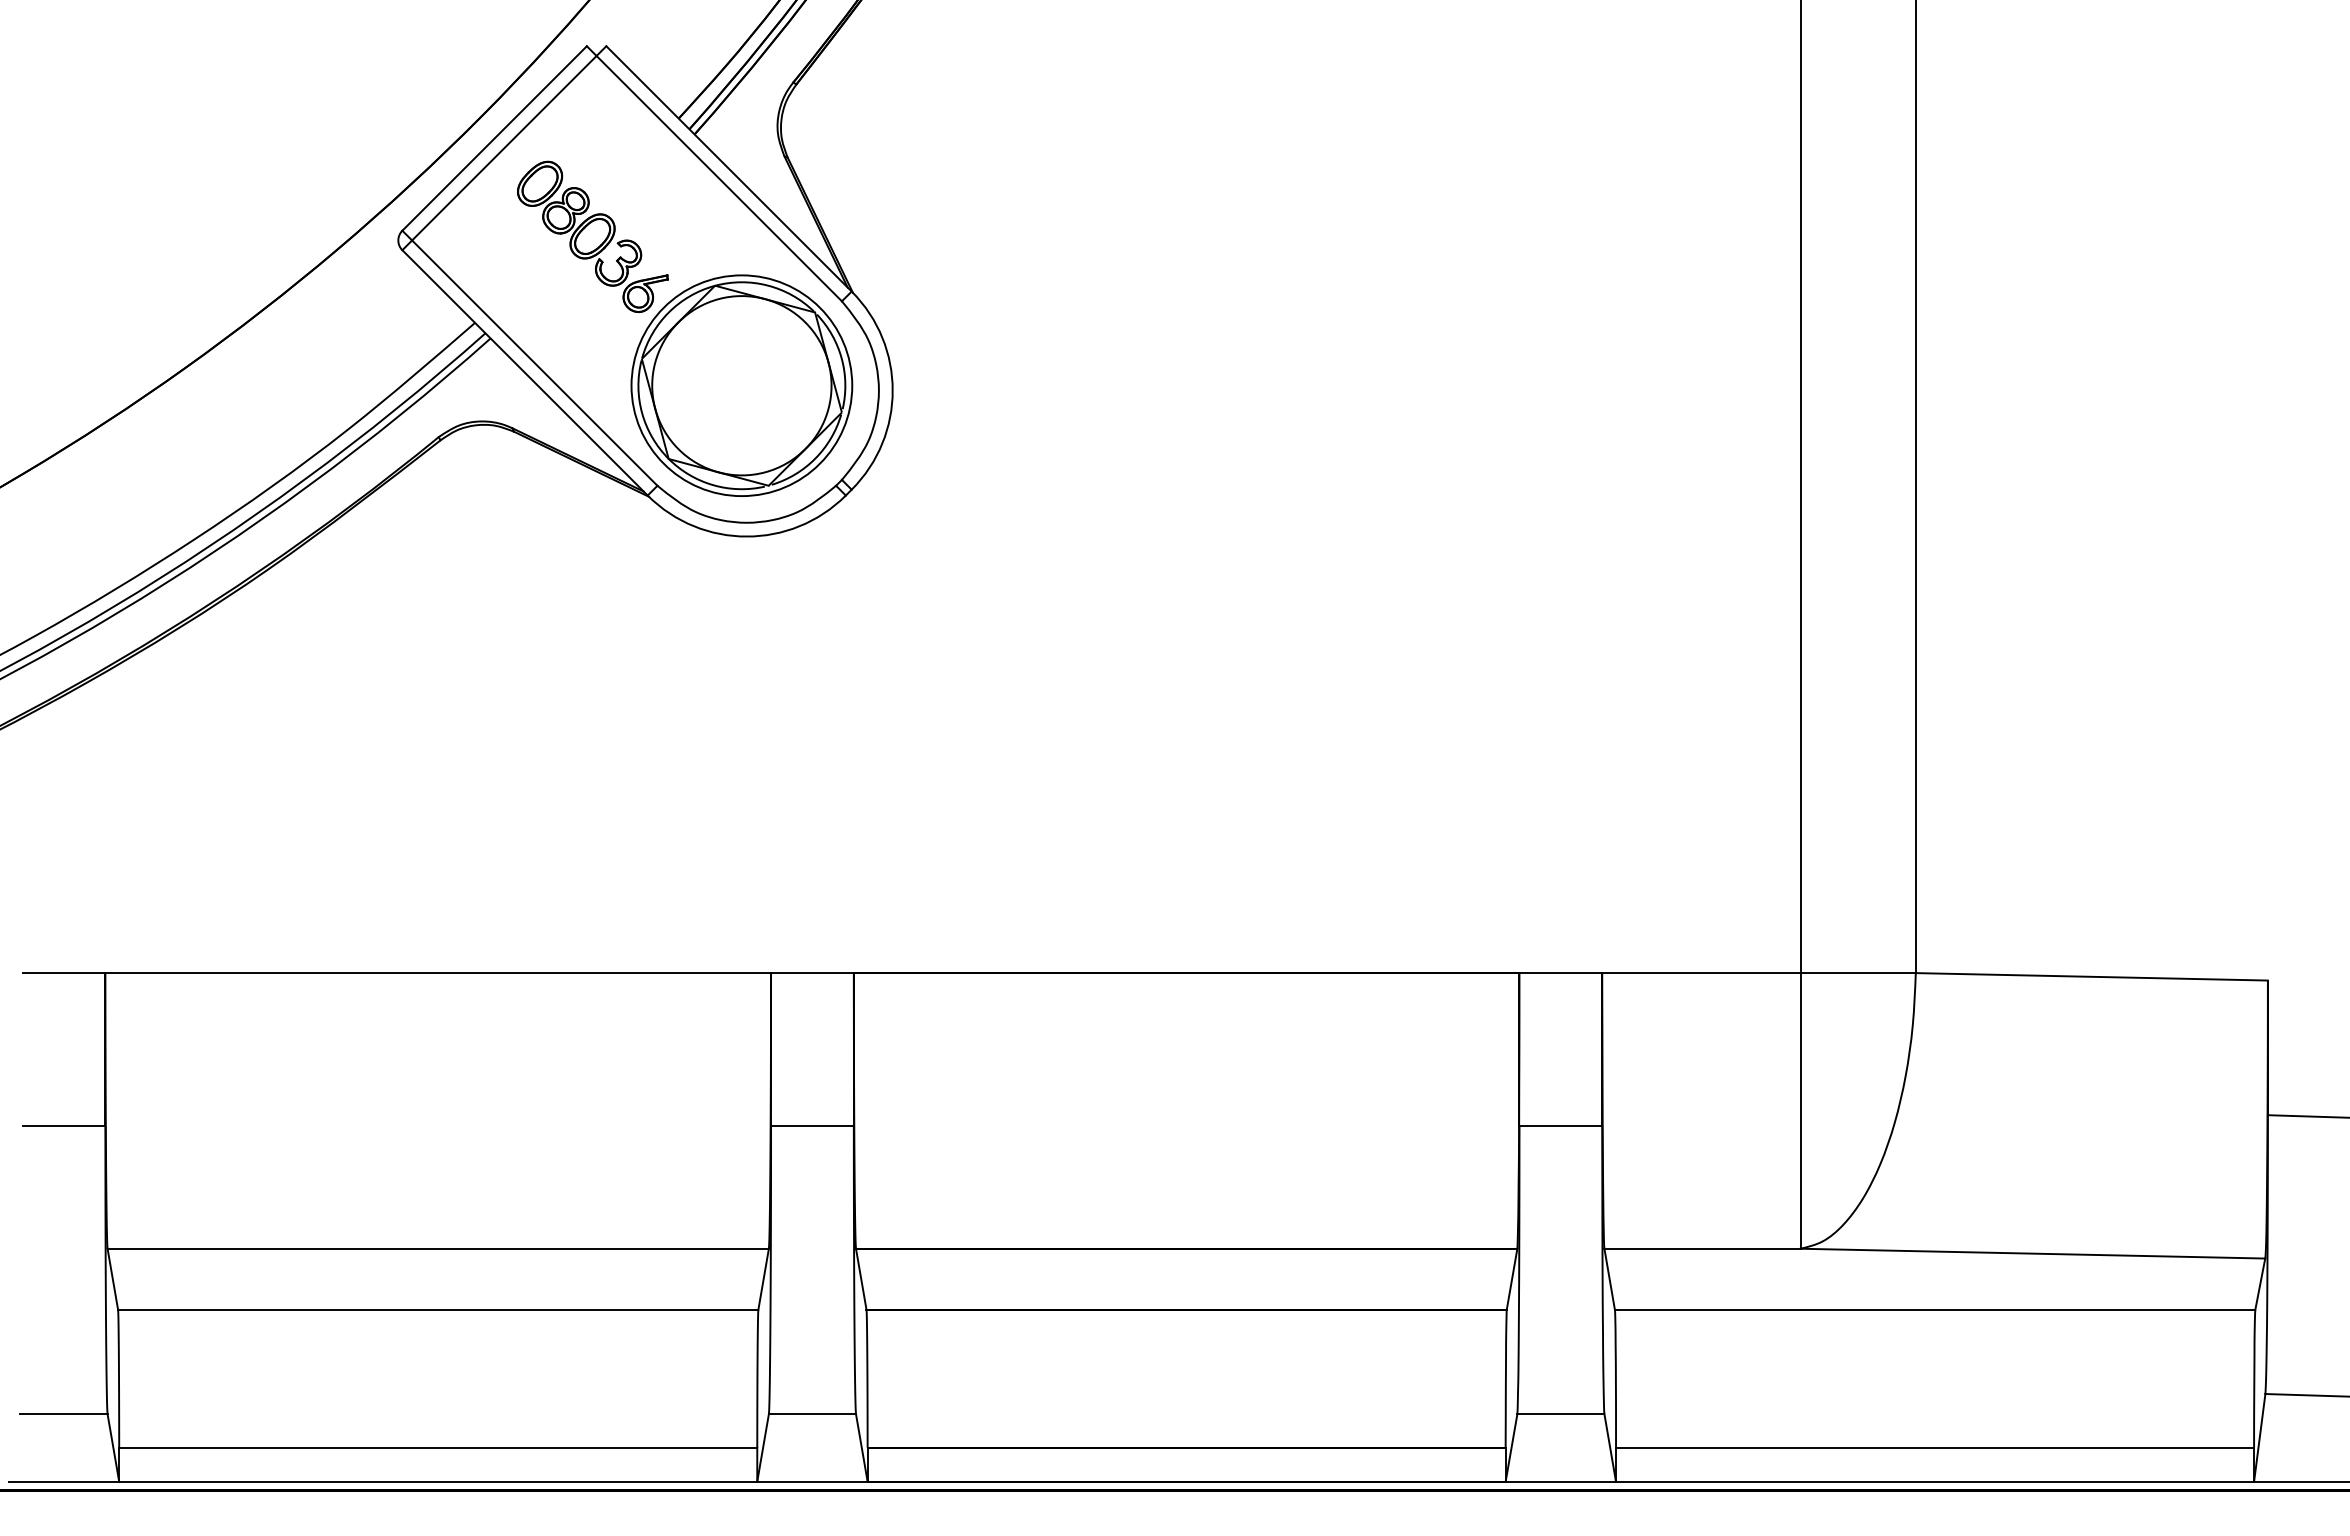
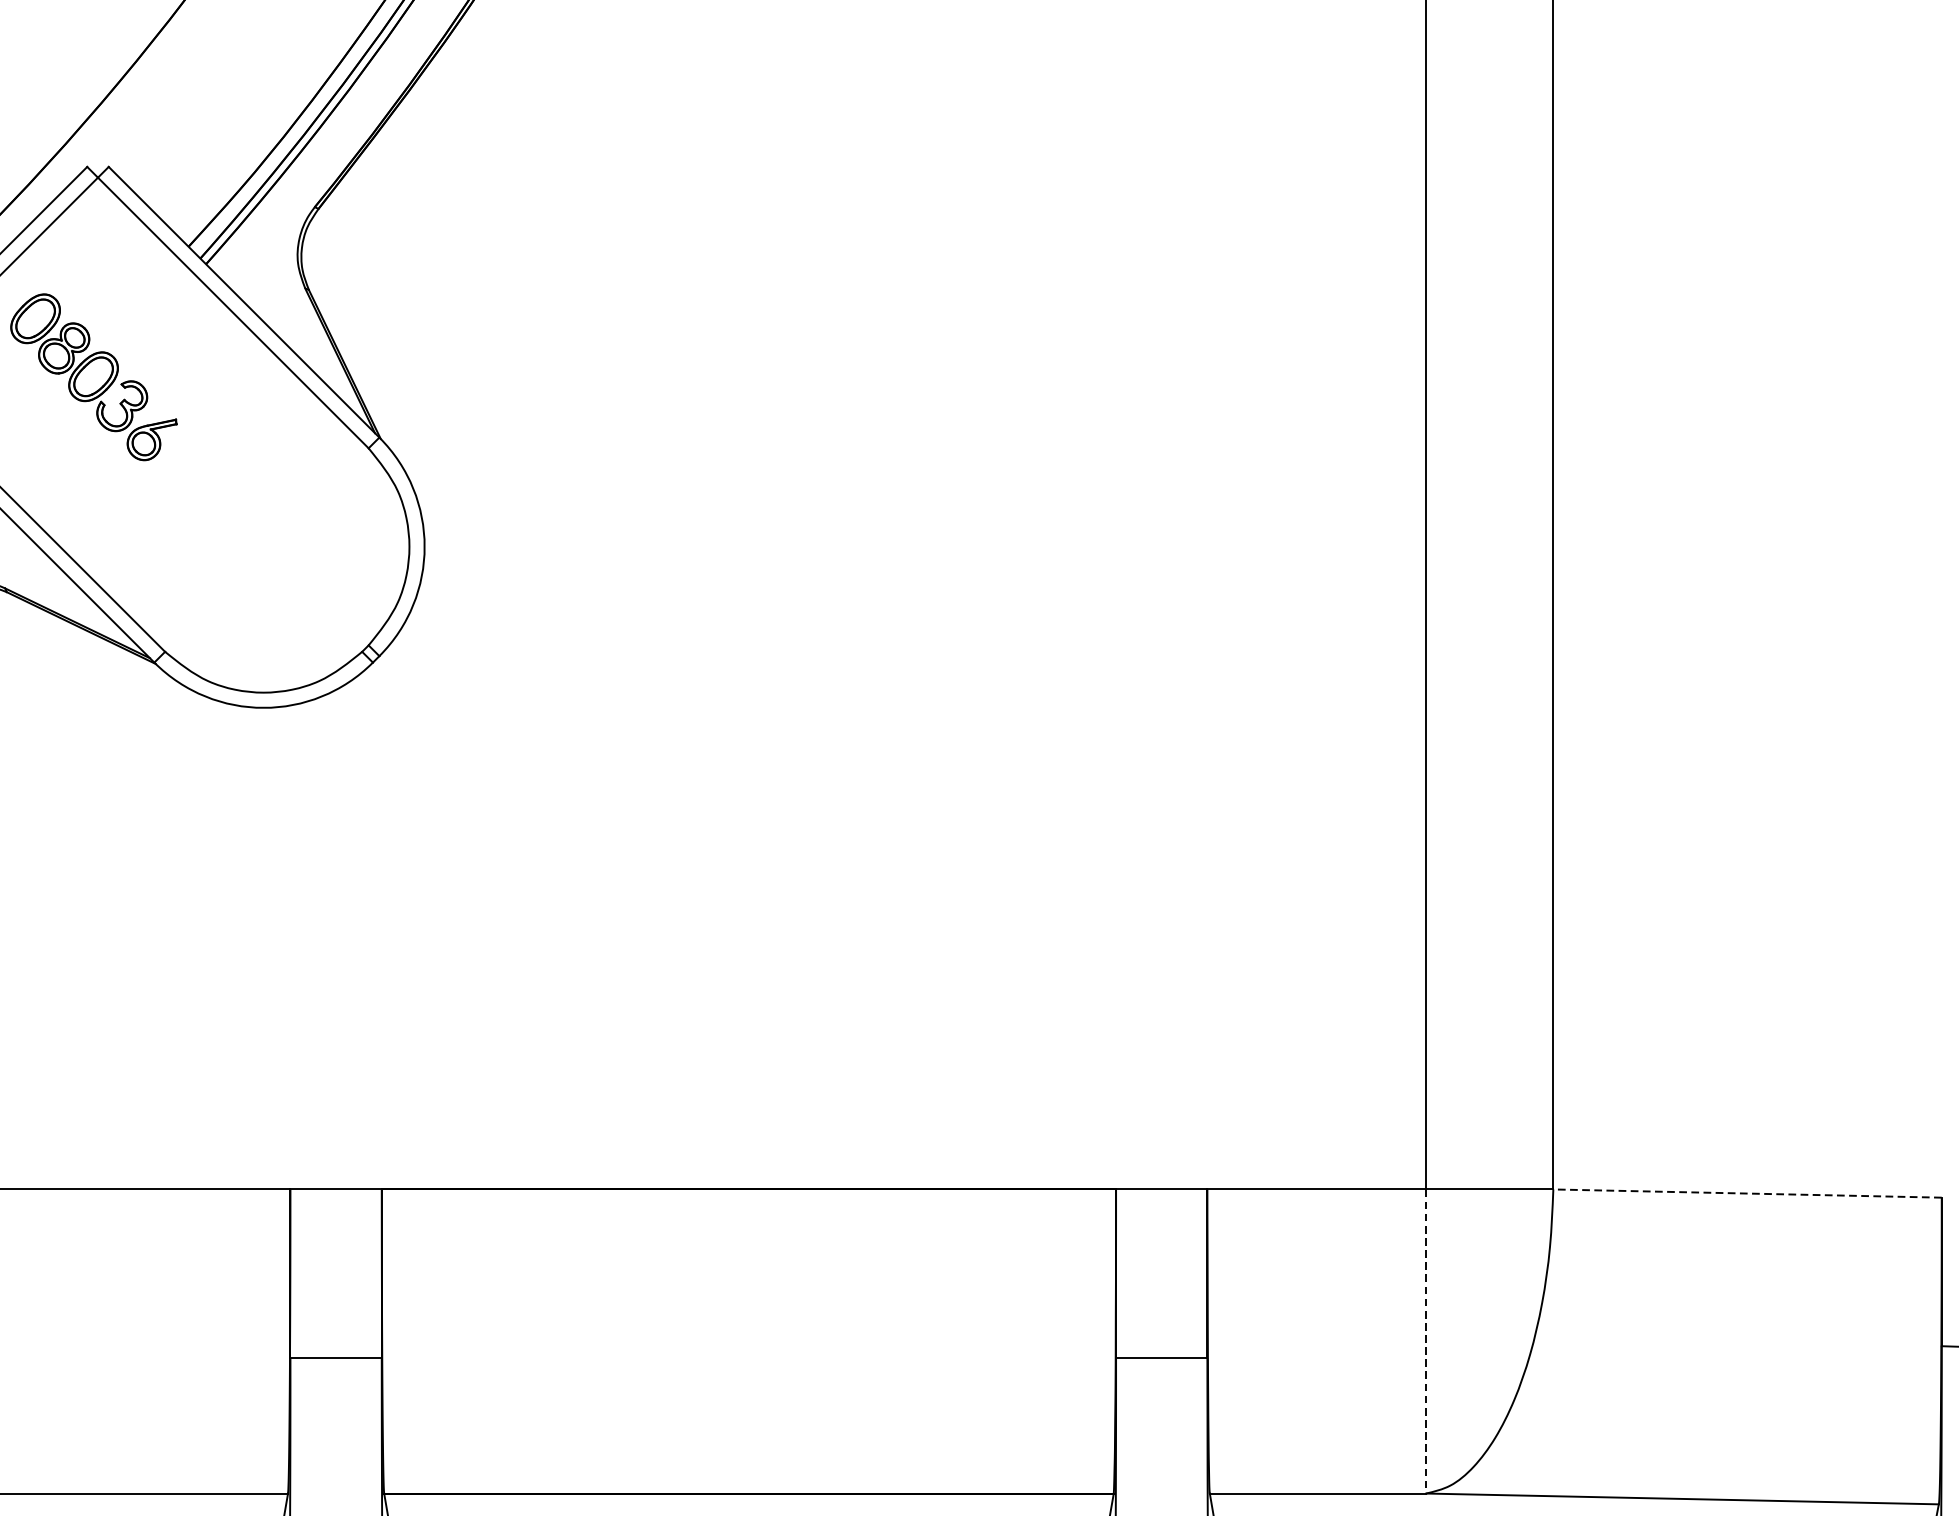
part: (741, 385) -> (257, 541), removed
line: (2091, 976) -> (1747, 1193), solid -> dashed
line: (1800, 1110) -> (1426, 1341), solid -> dashed

